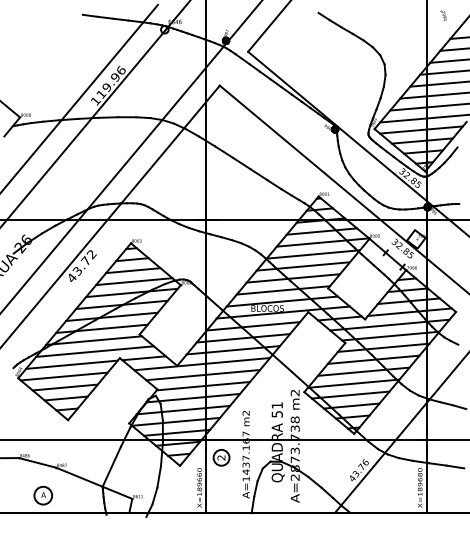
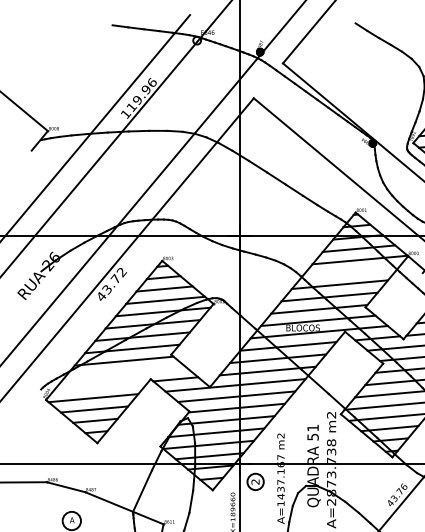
line: (312, 254) -> (349, 272), removed
line: (94, 351) -> (124, 372), removed
line: (71, 364) -> (100, 385), removed

